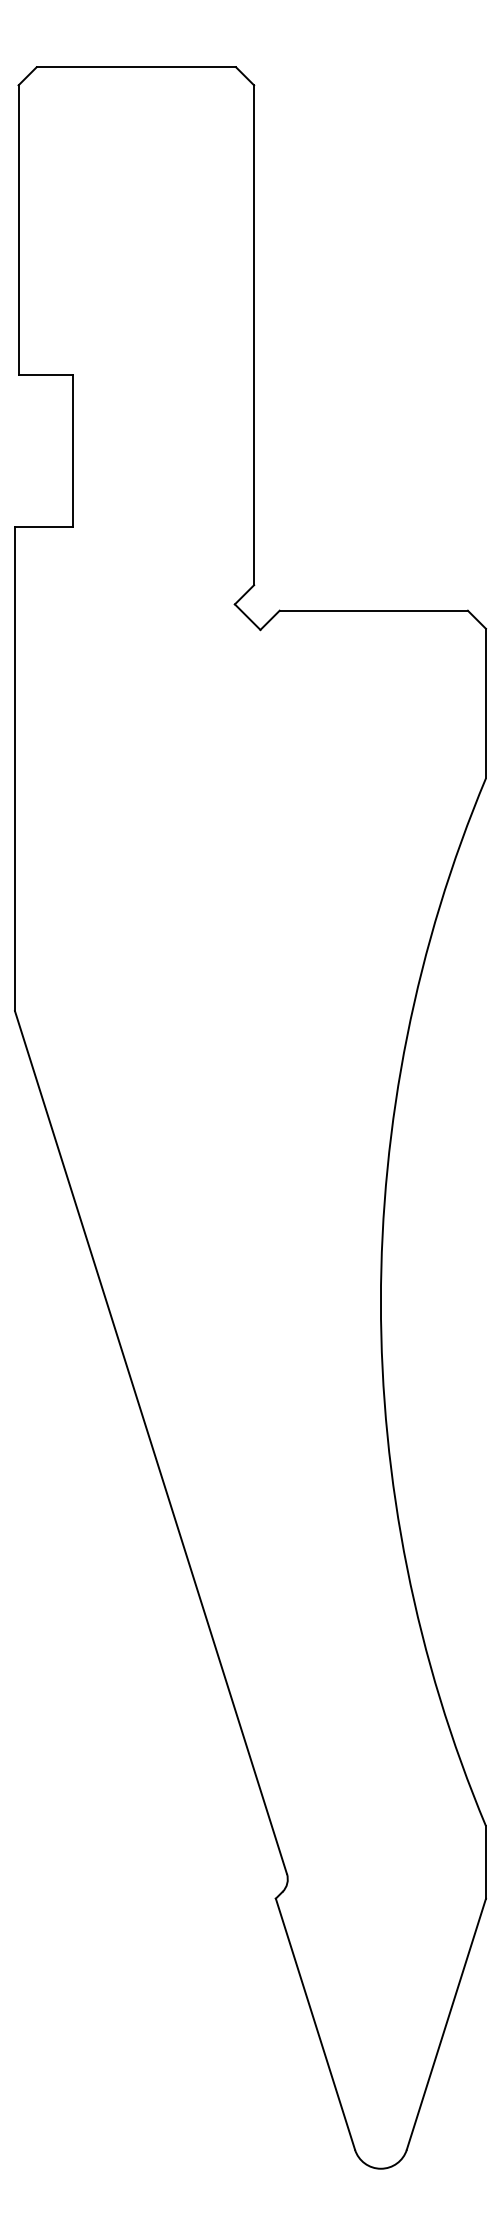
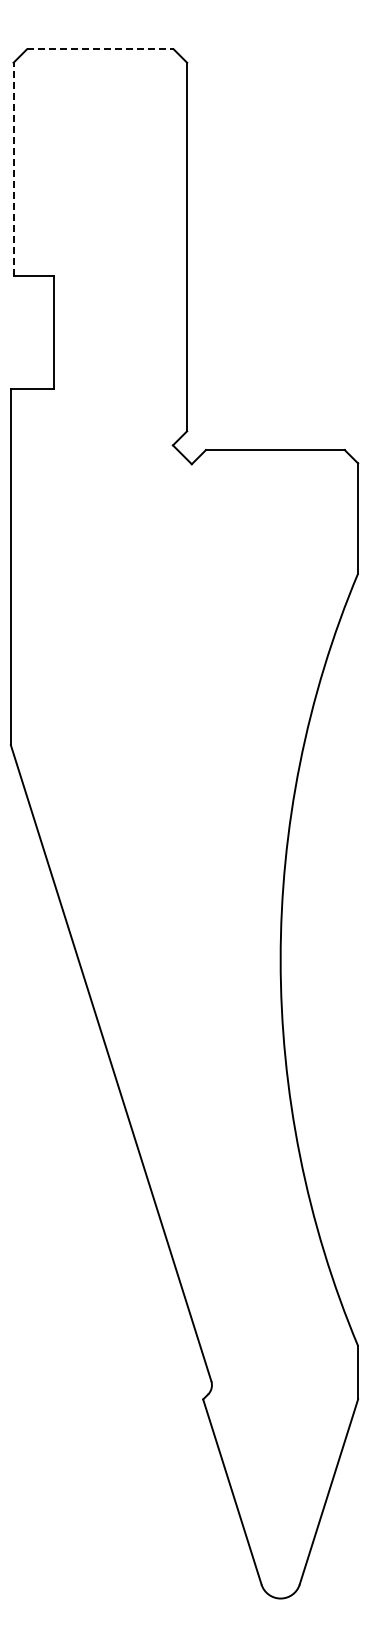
line: (136, 67) -> (100, 49), solid -> dashed
line: (18, 230) -> (13, 169), solid -> dashed

